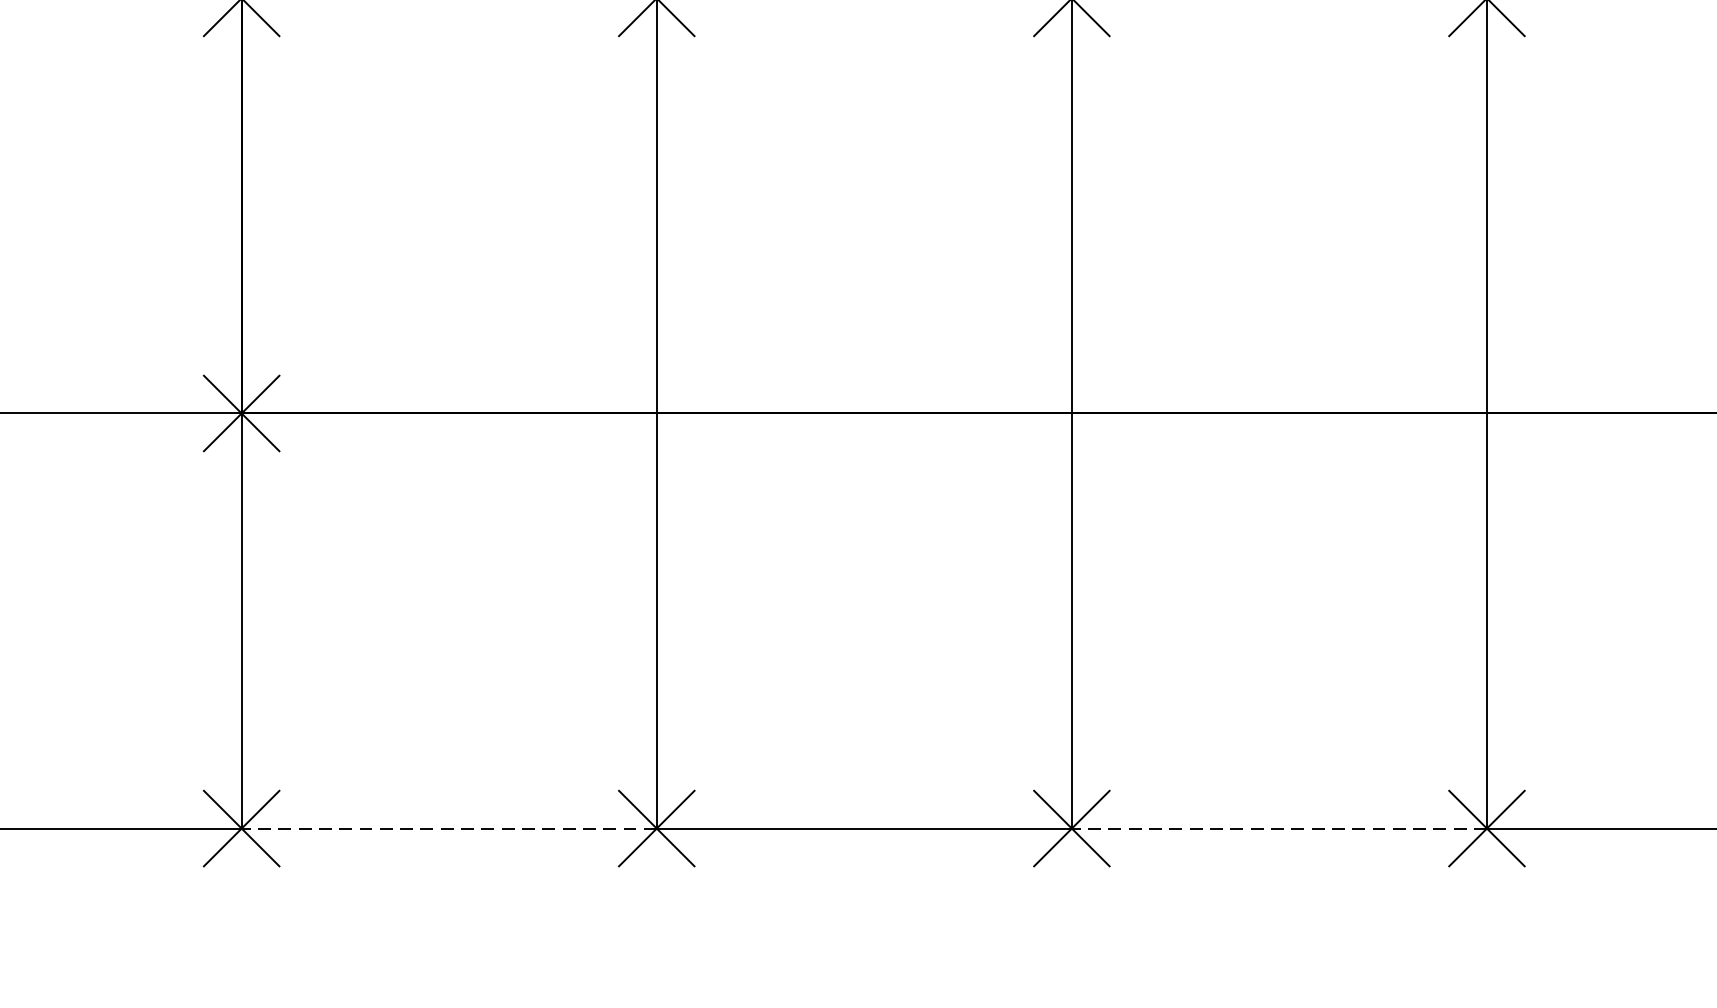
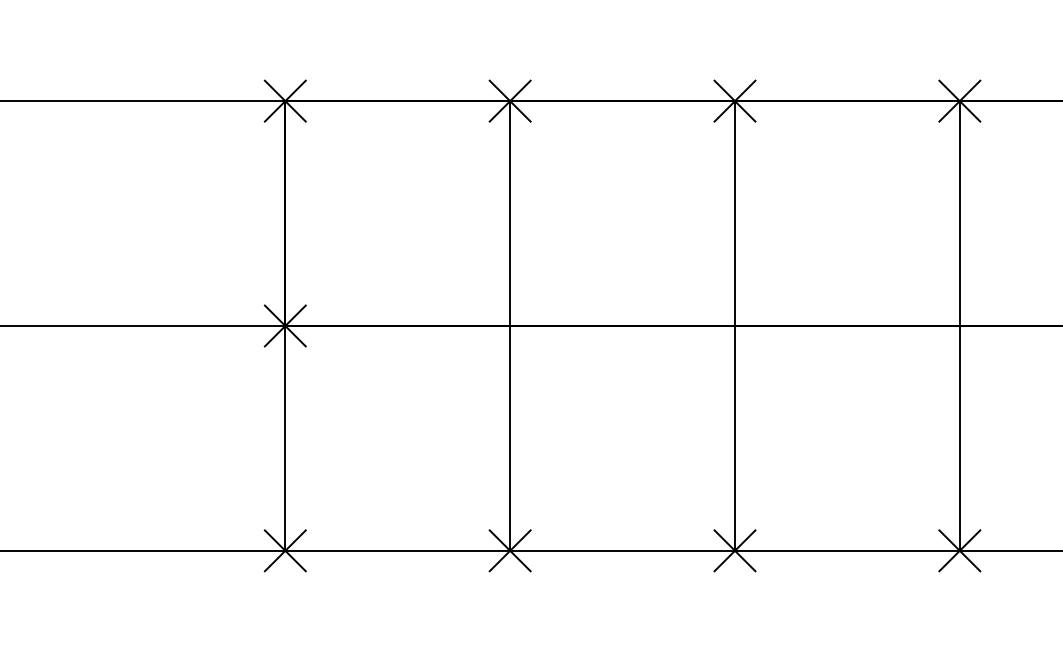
line: (448, 827) -> (397, 550), dashed -> solid
line: (1277, 827) -> (846, 550), dashed -> solid

